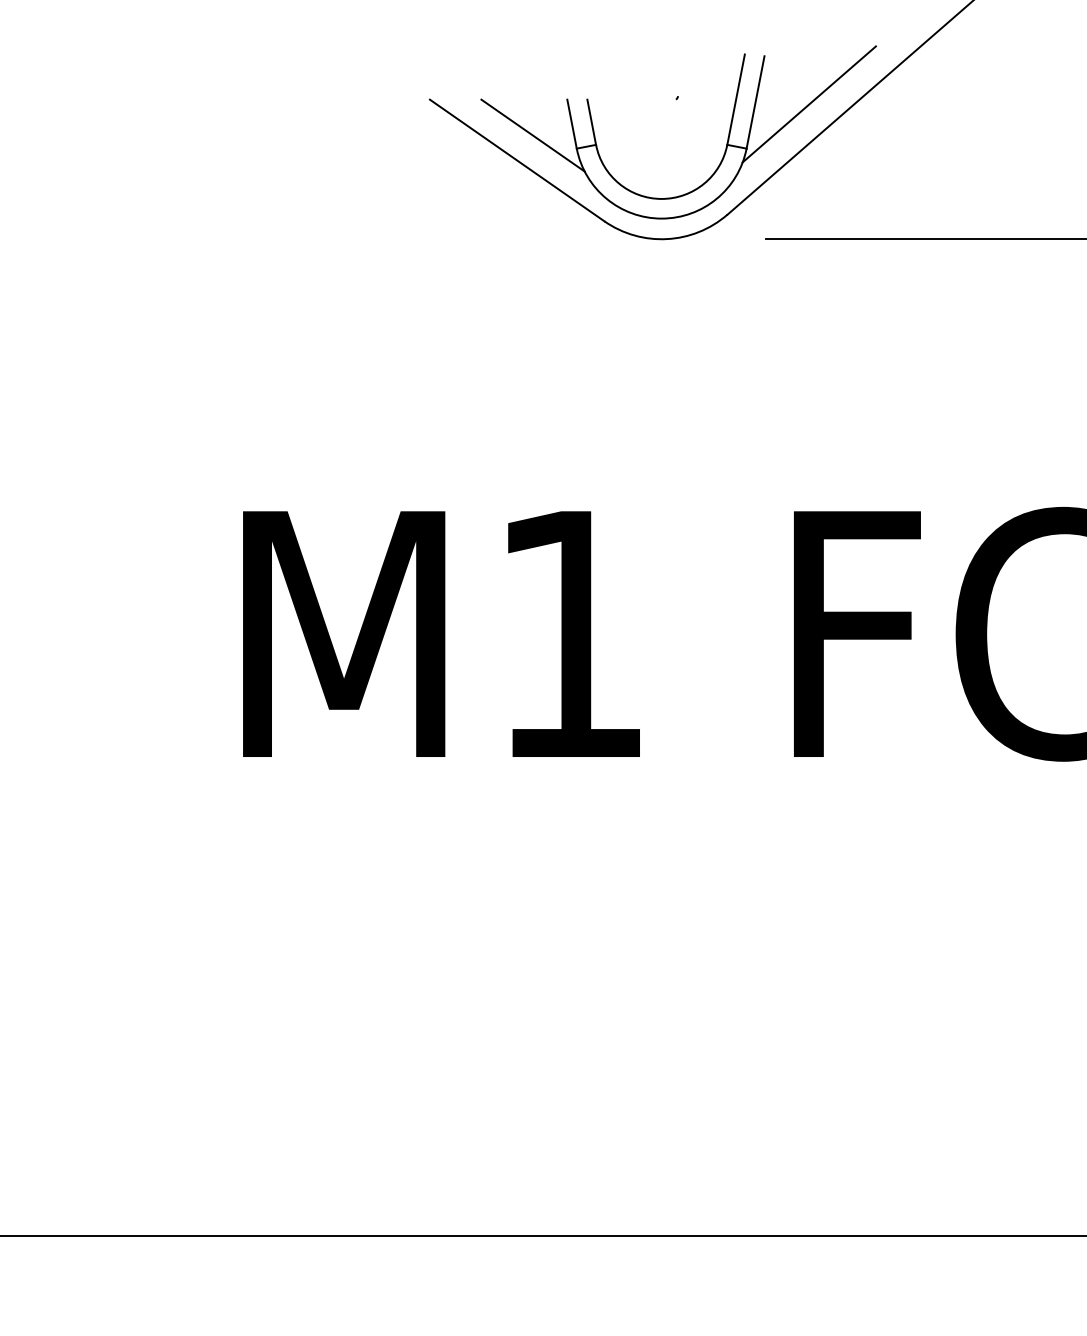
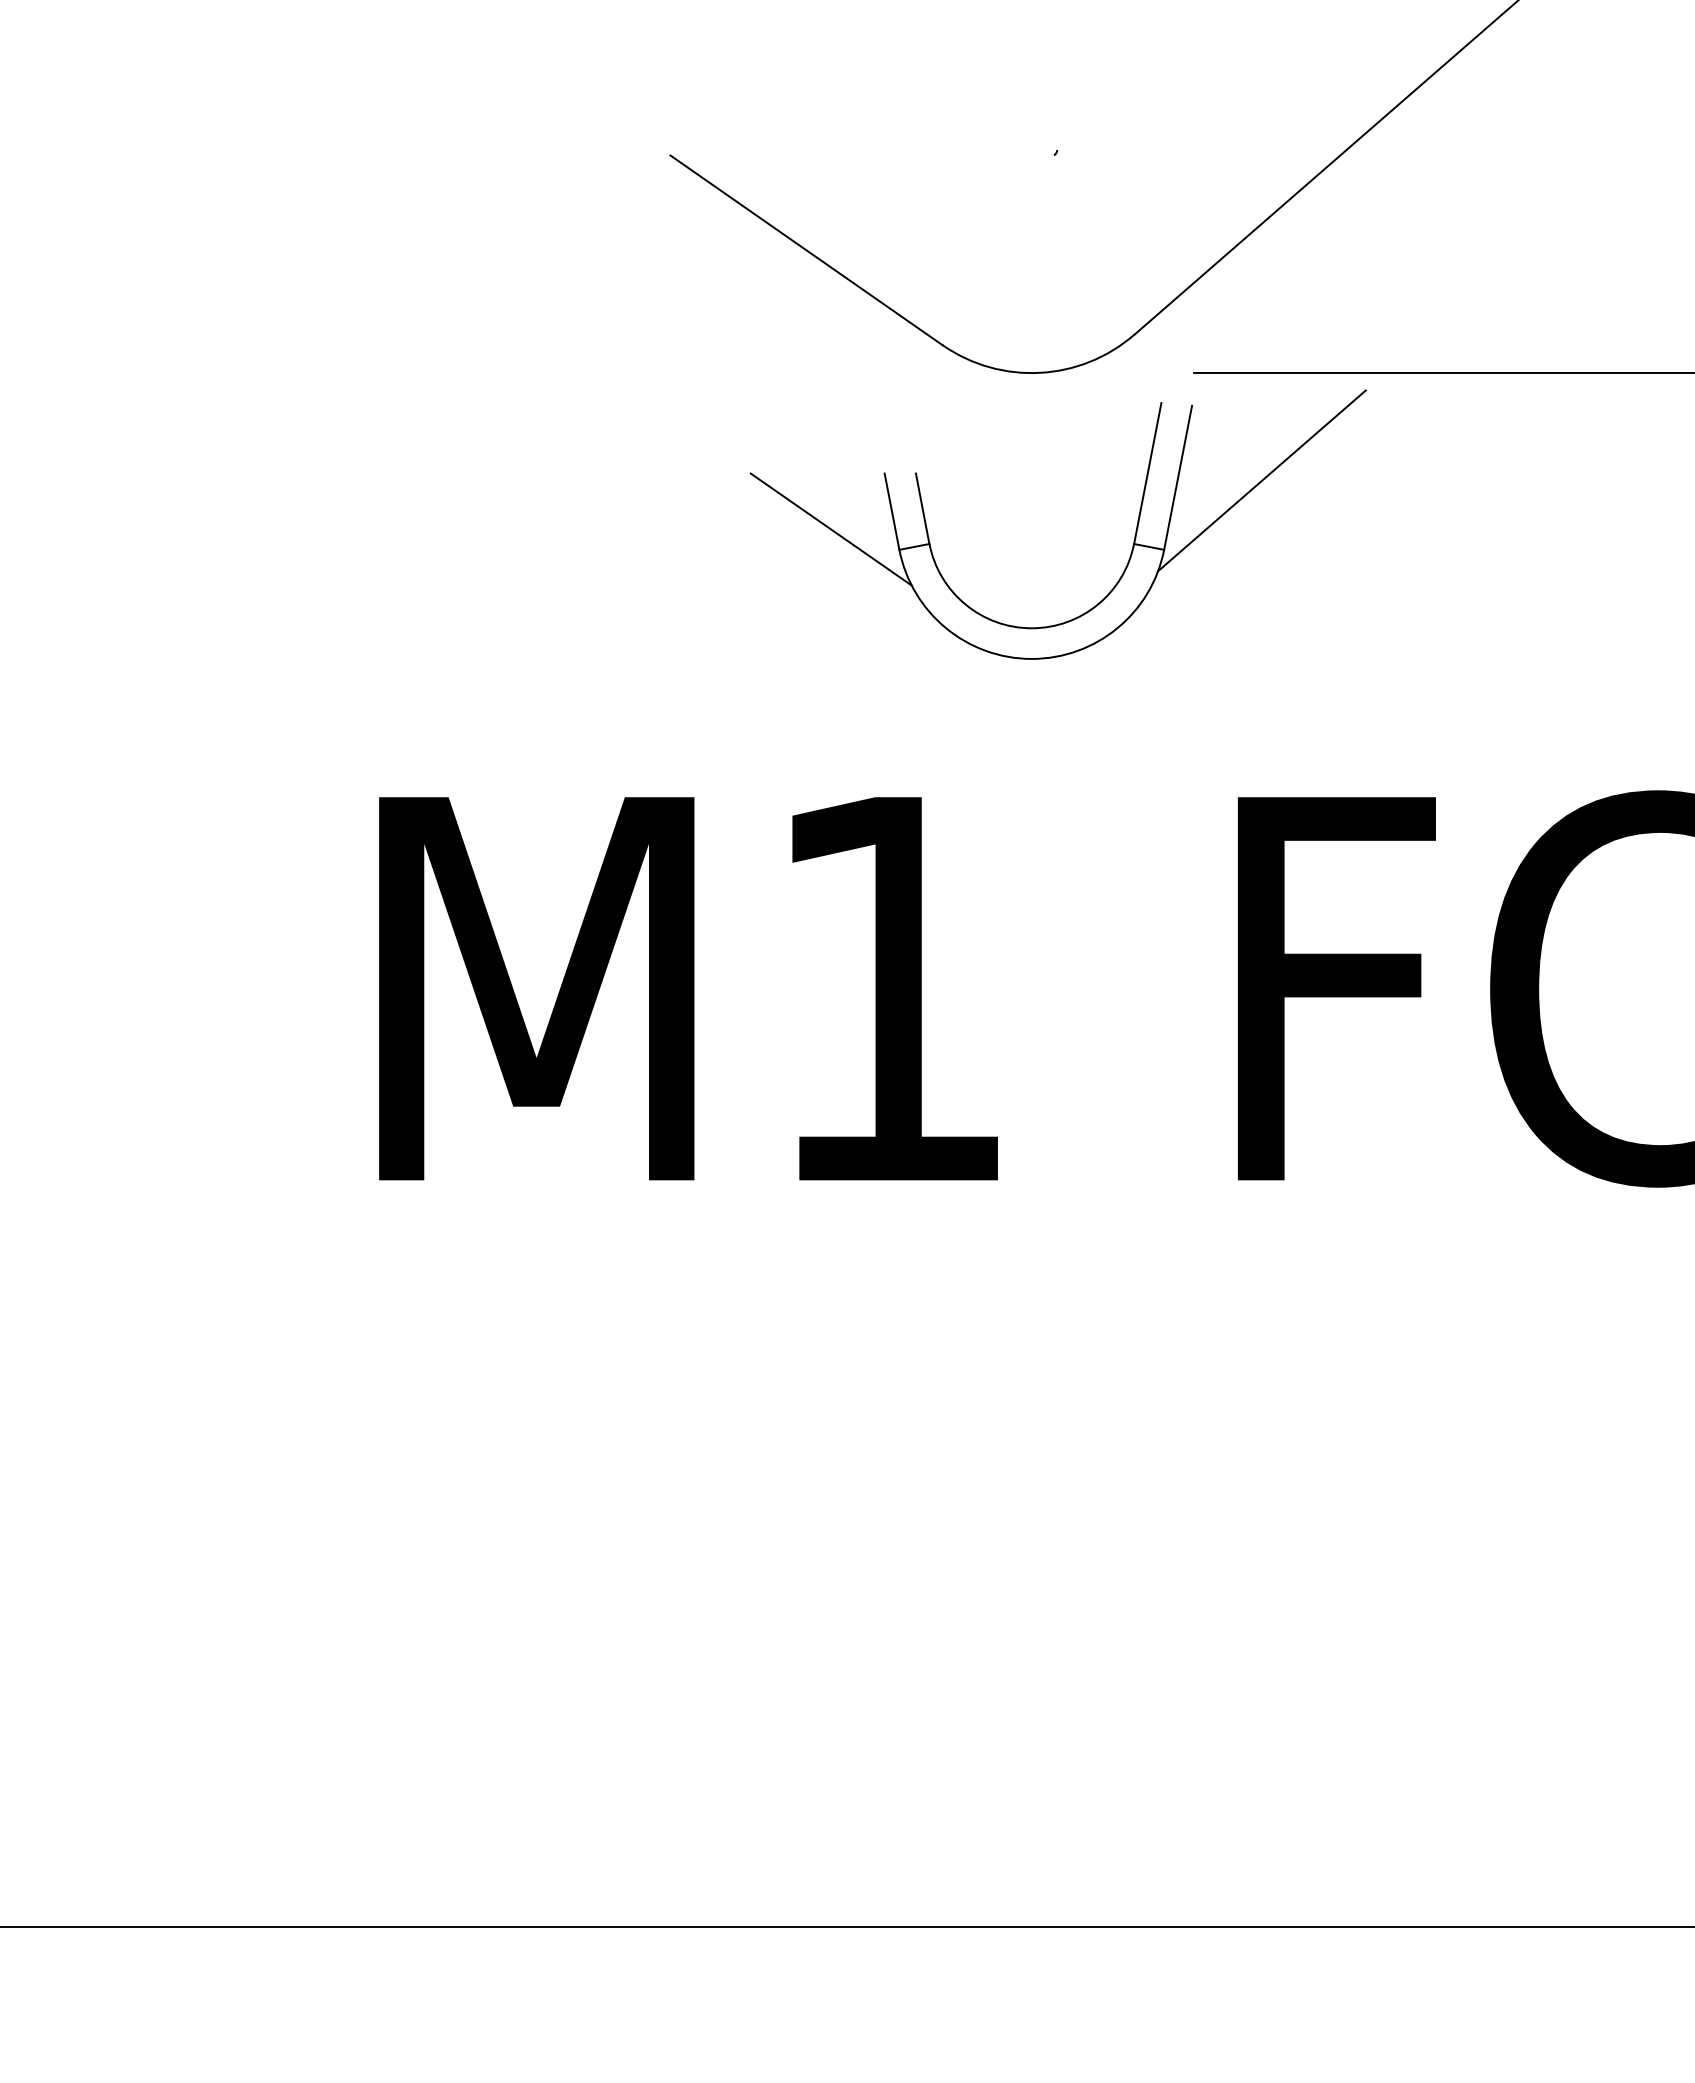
part: (726, 142) -> (1132, 540), moved

